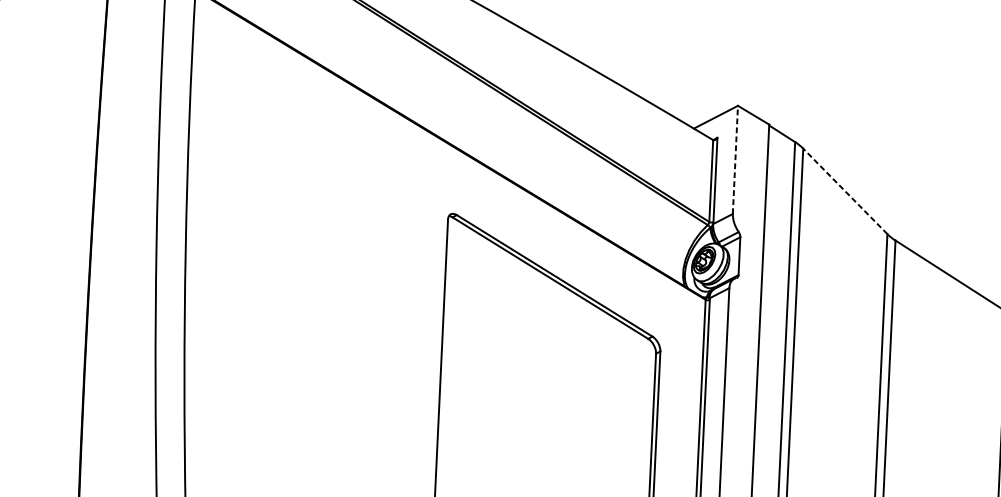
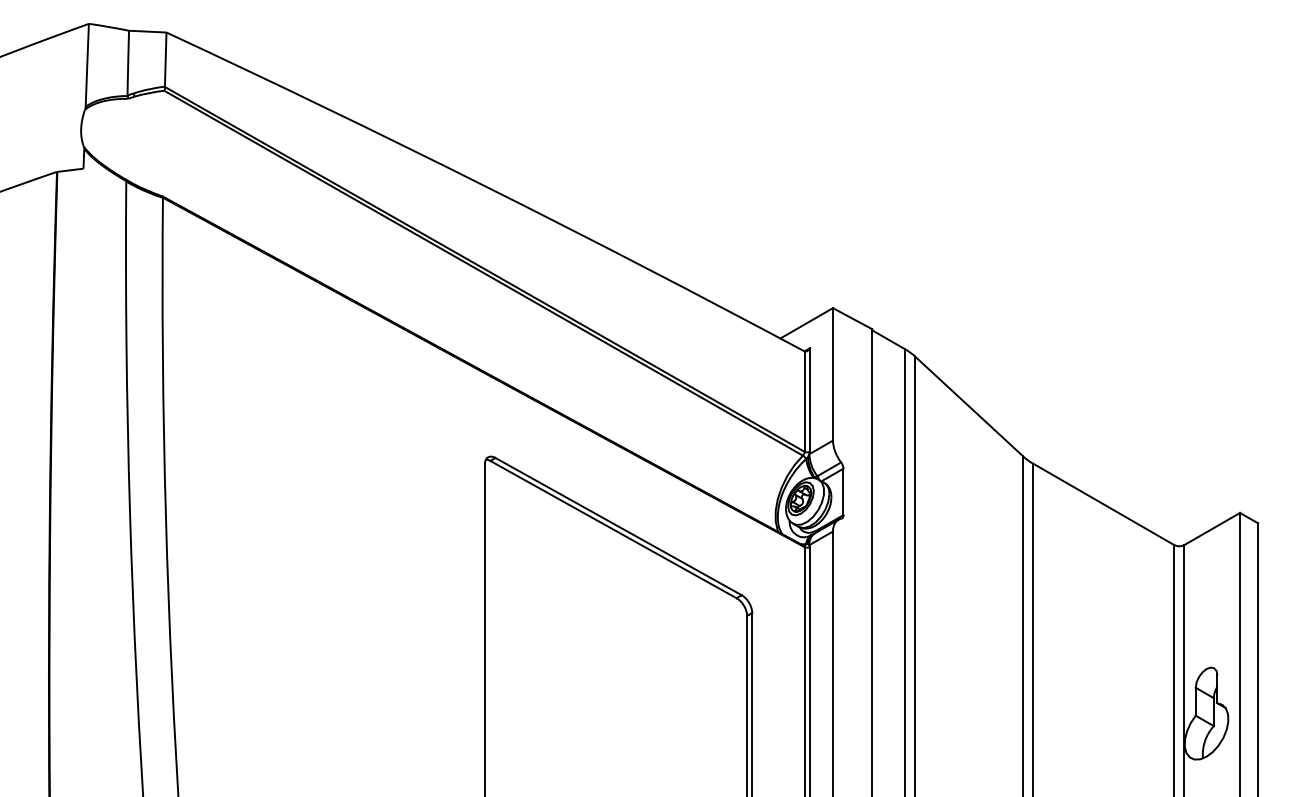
line: (735, 159) -> (832, 373), dashed -> solid
line: (844, 191) -> (968, 406), dashed -> solid

